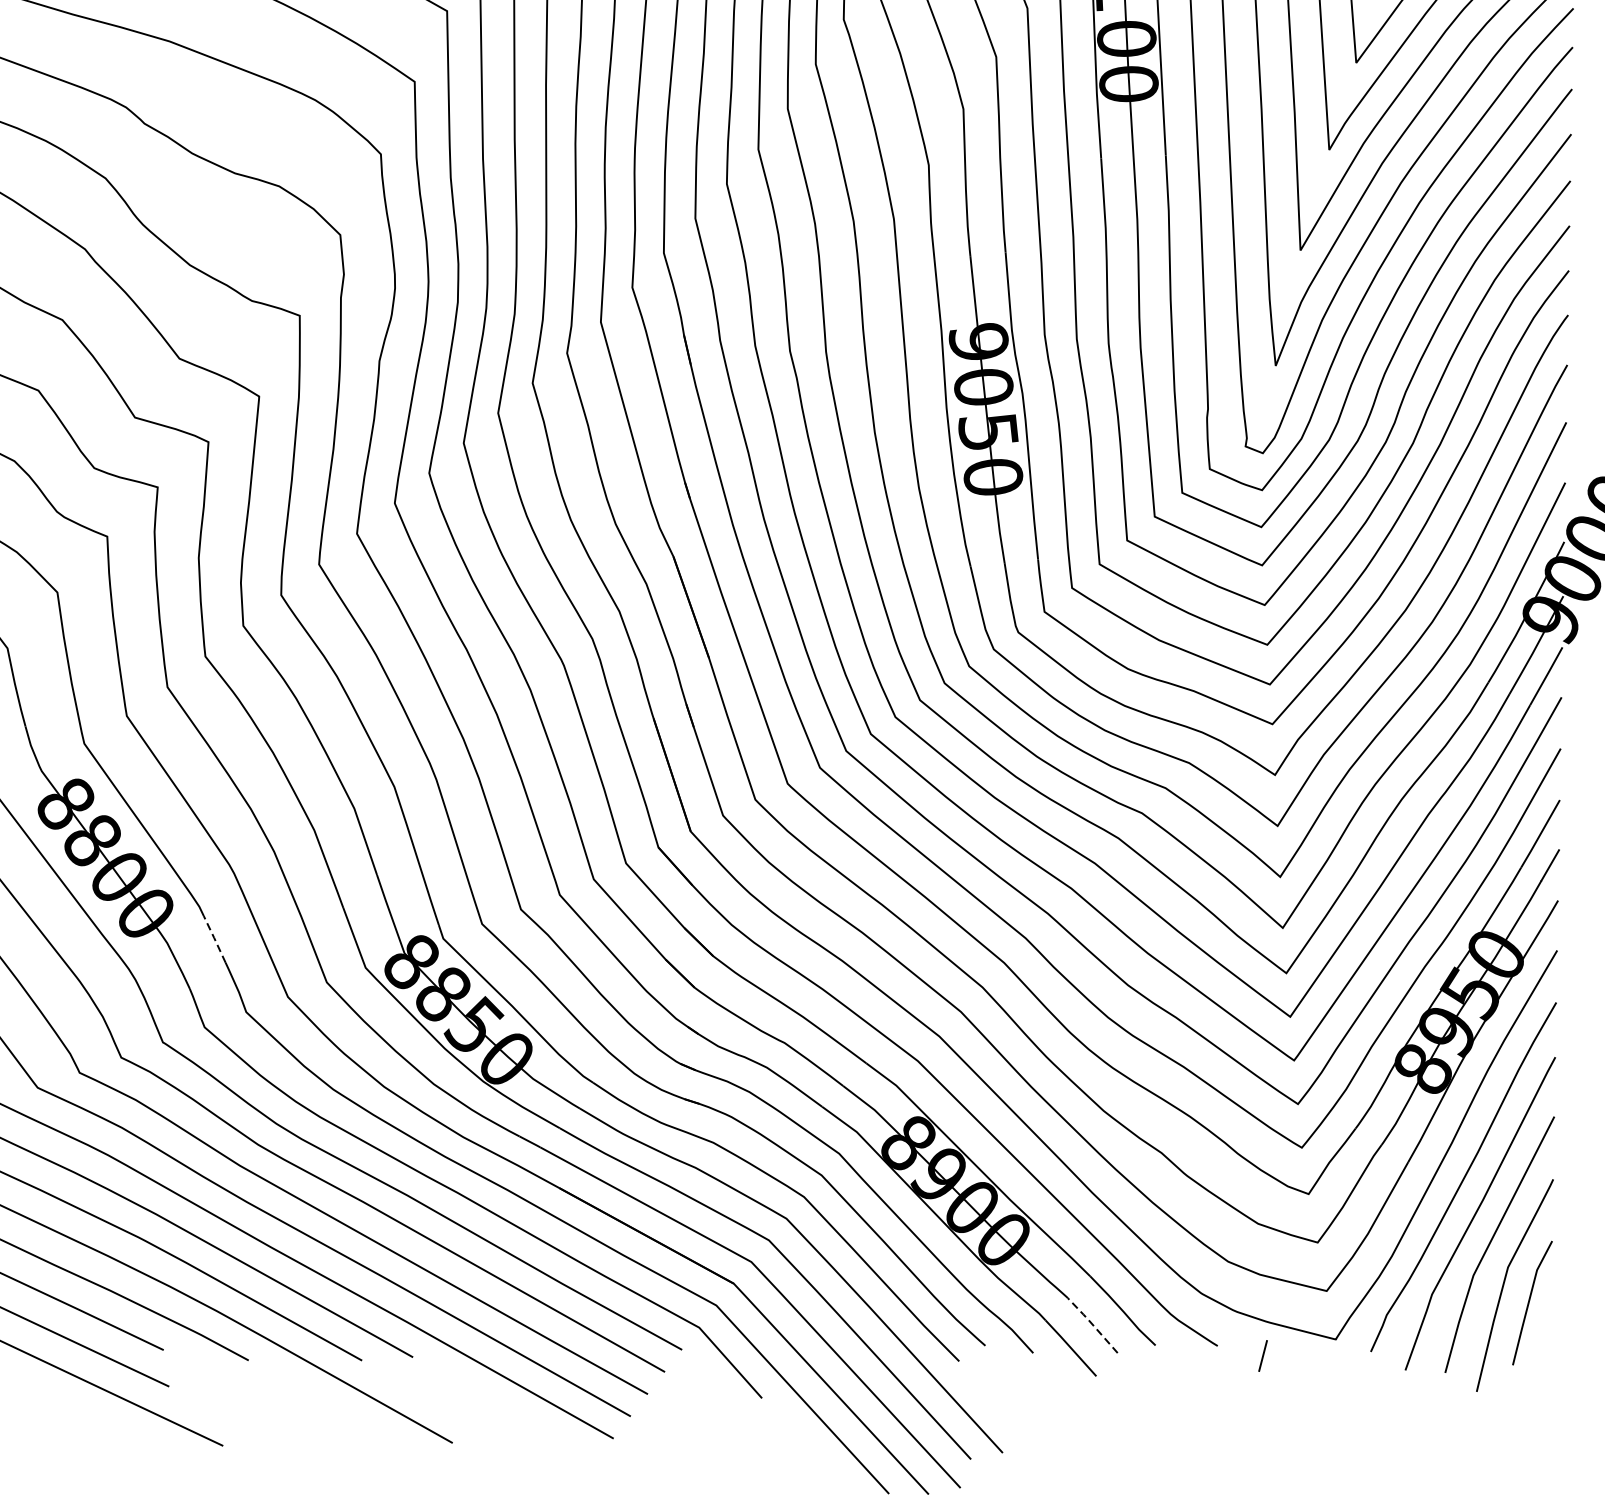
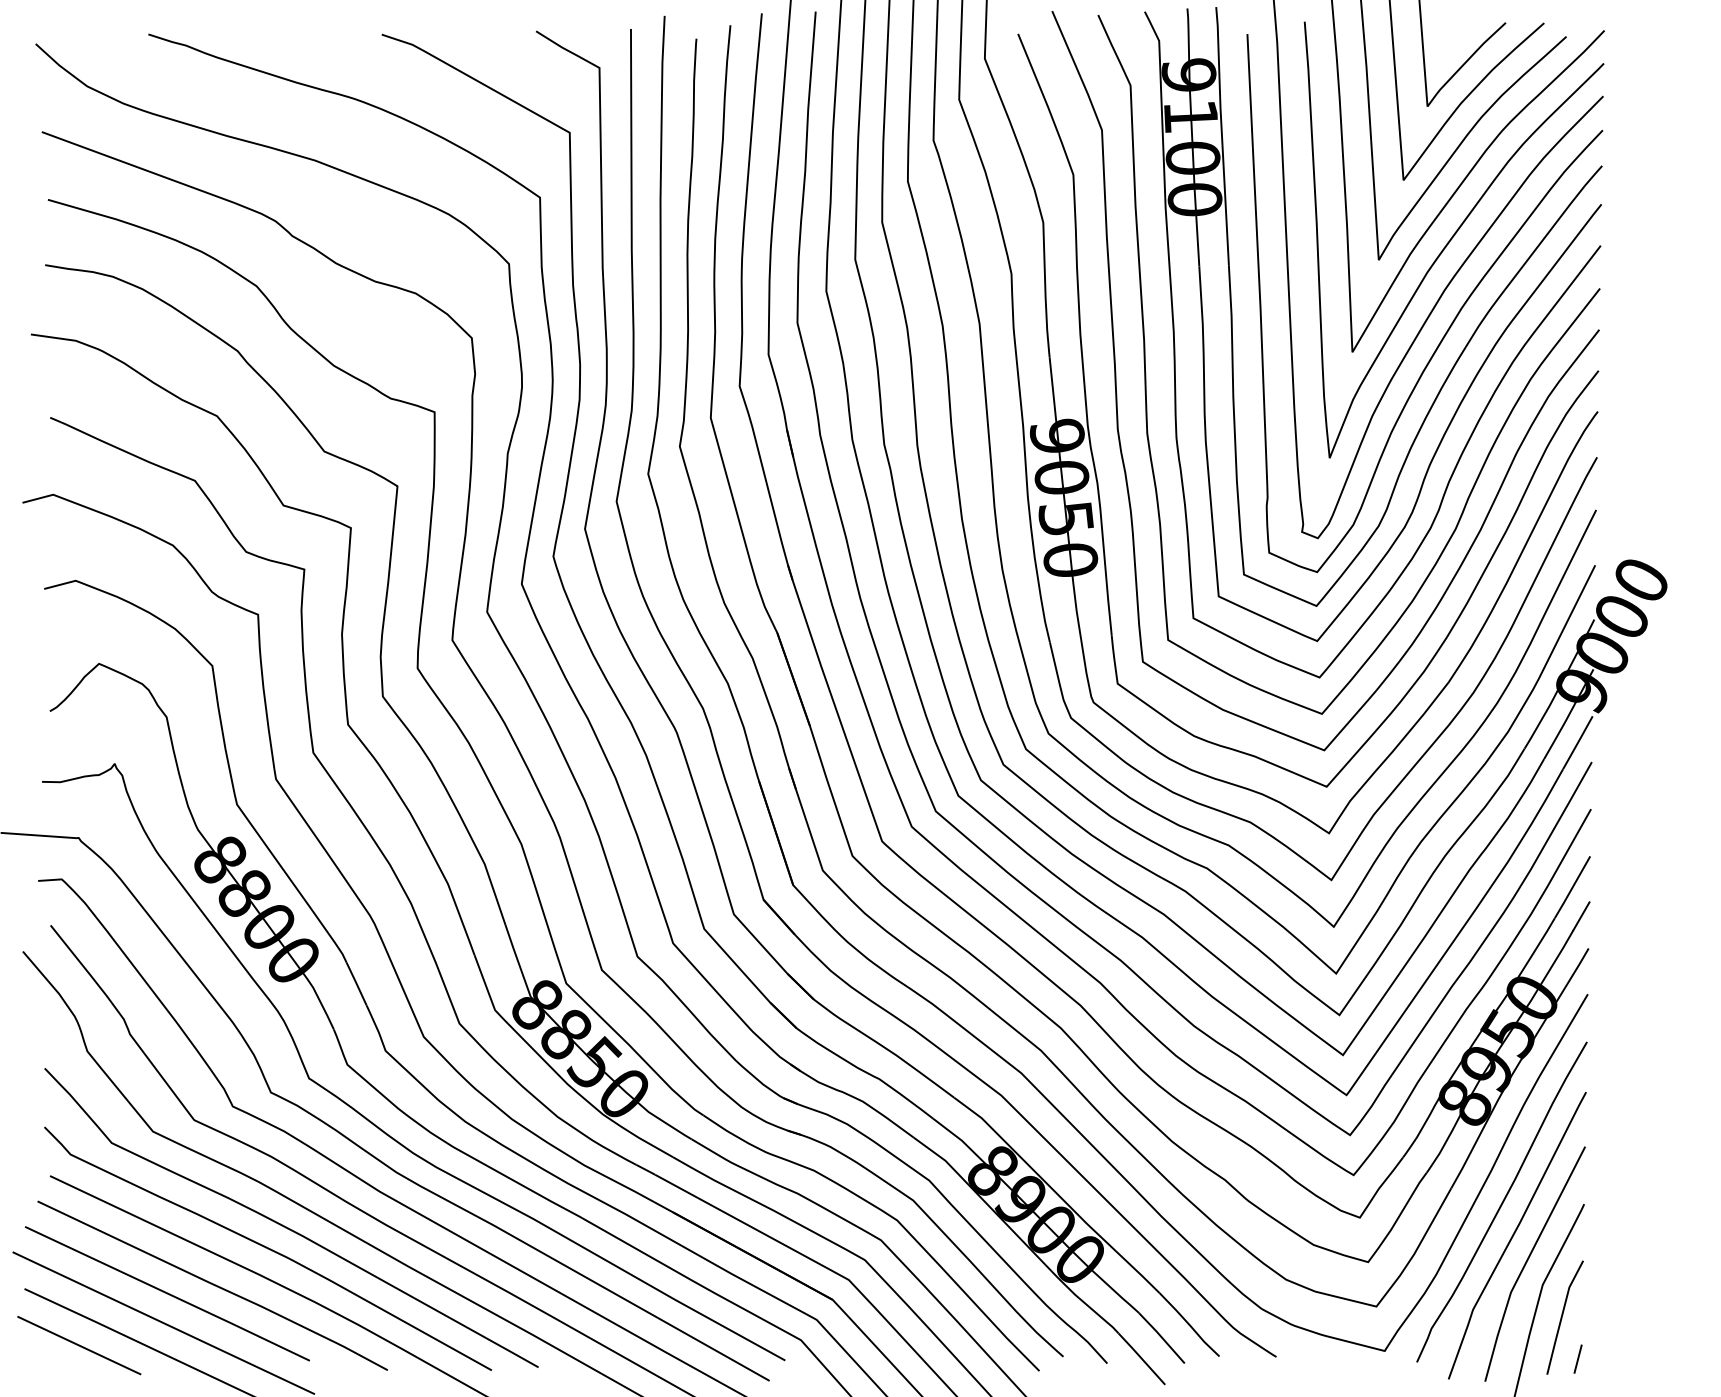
line: (214, 938) -> (356, 983), dashed -> solid
line: (1092, 1323) -> (1161, 1336), dashed -> solid
line: (1262, 1355) -> (1577, 1358), moved

